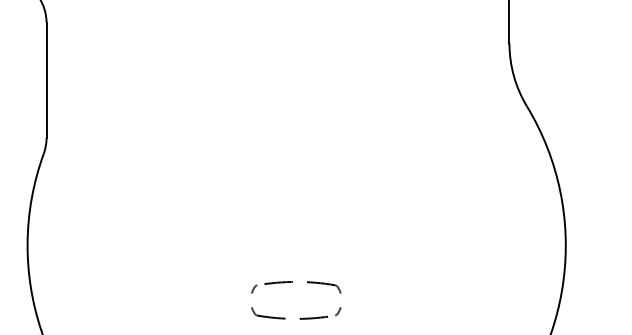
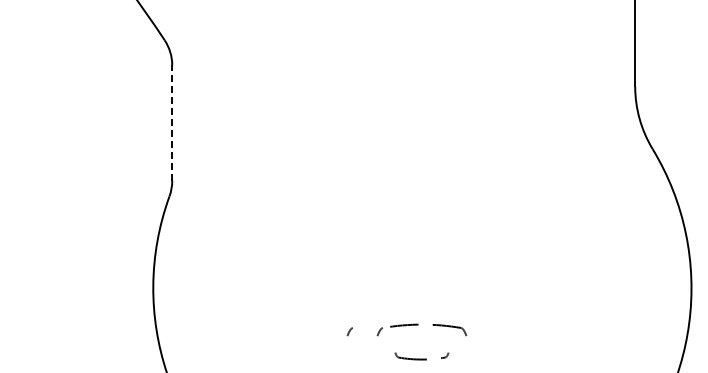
line: (46, 80) -> (172, 123), solid -> dashed
part: (223, 288) -> (349, 331), added
part: (295, 313) -> (421, 356), size x0.6

